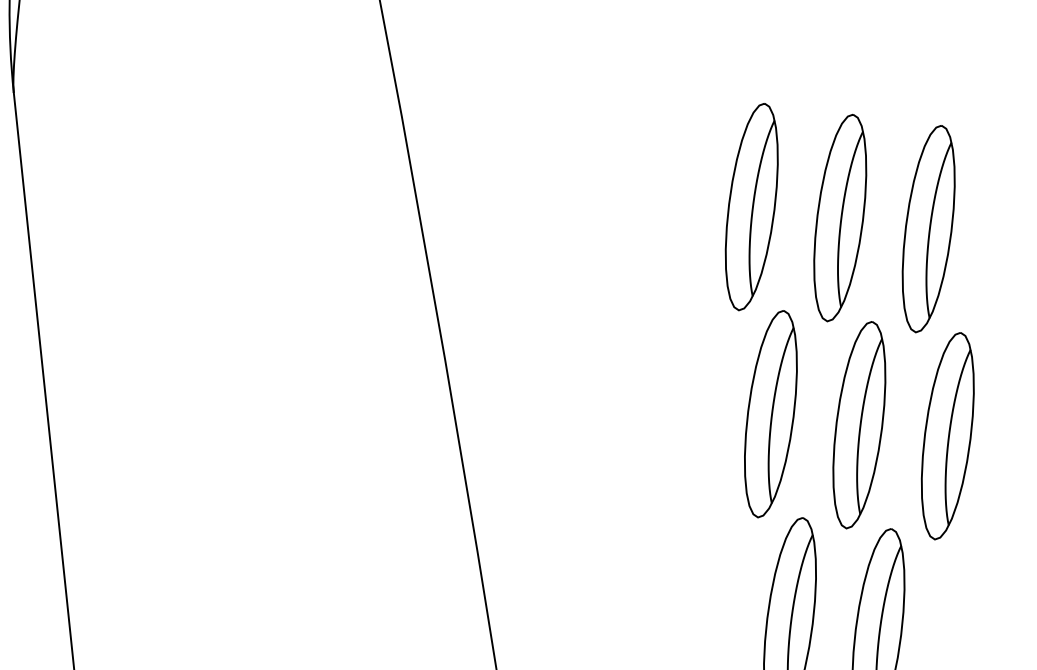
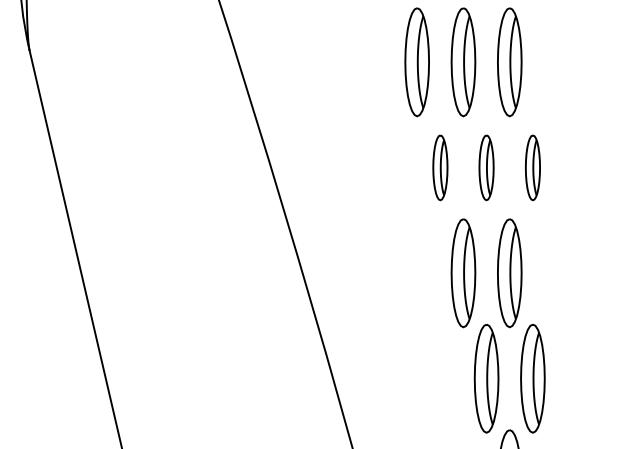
part: (771, 413) -> (440, 167), size x0.6
part: (859, 424) -> (486, 167), size x0.6
part: (947, 435) -> (532, 167), size x0.6

